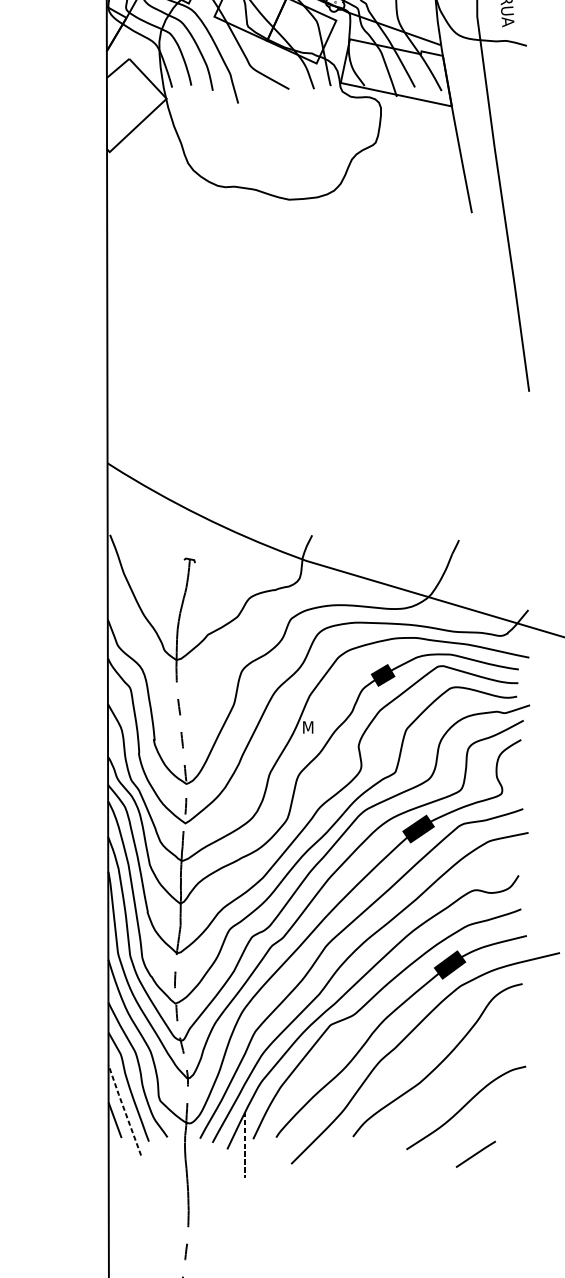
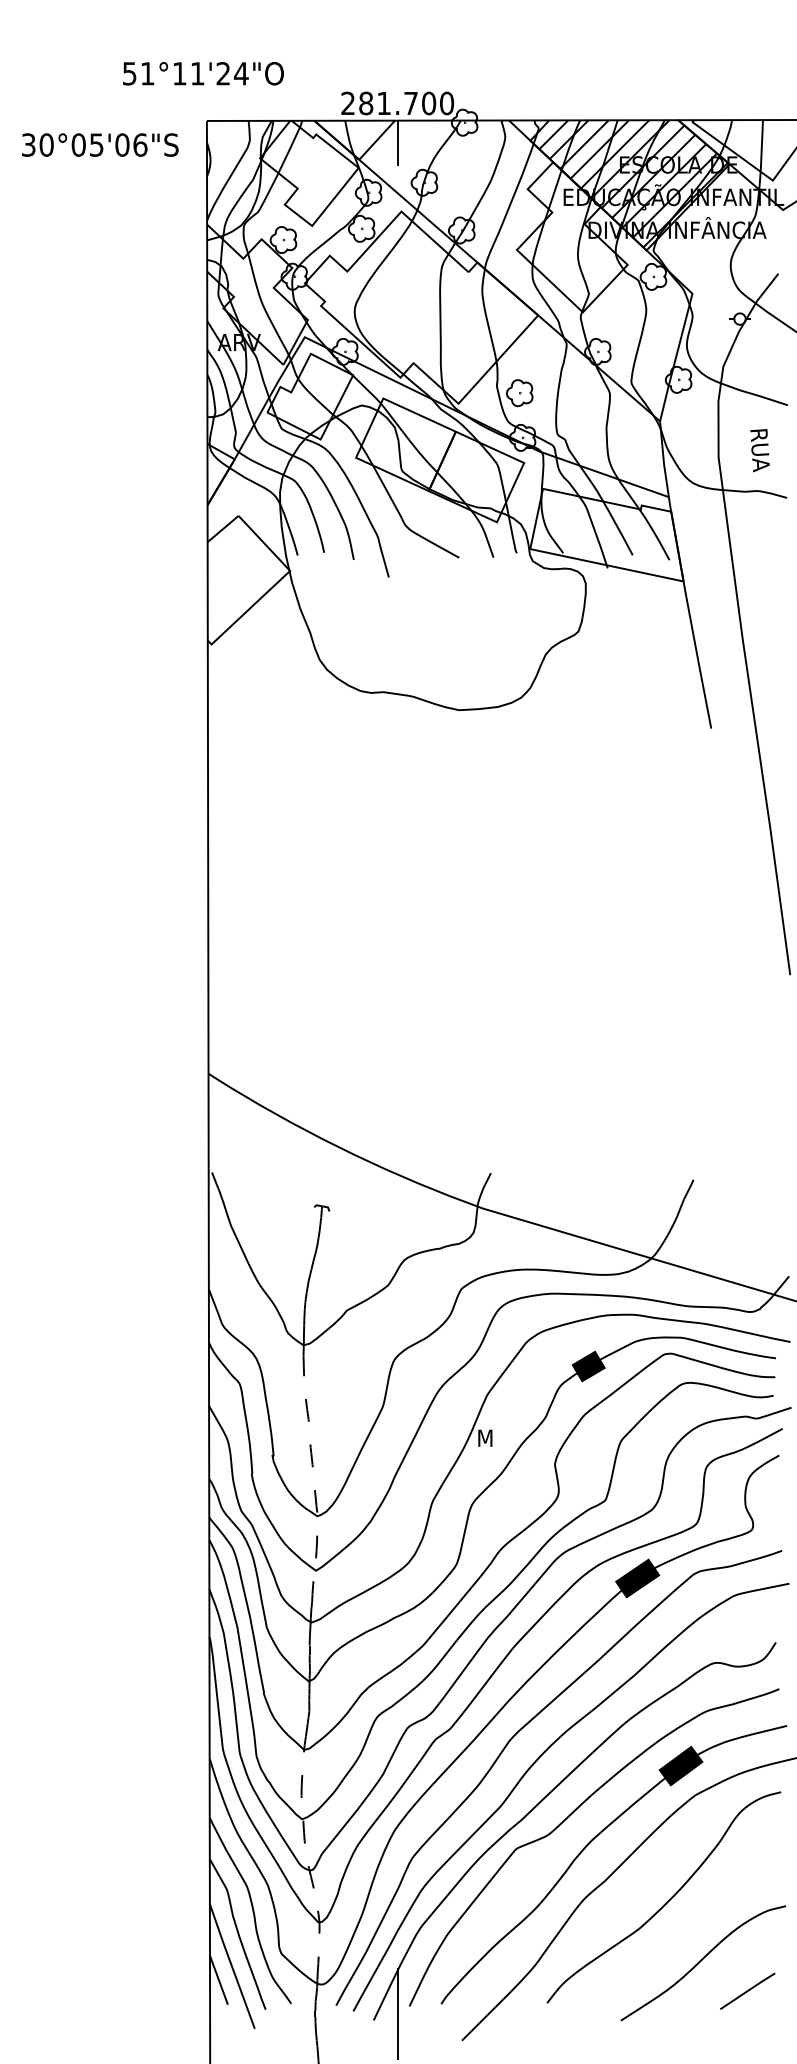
line: (124, 1109) -> (231, 1965), dashed -> solid
line: (244, 1145) -> (397, 2014), dashed -> solid
line: (475, 1153) -> (747, 1990), moved

